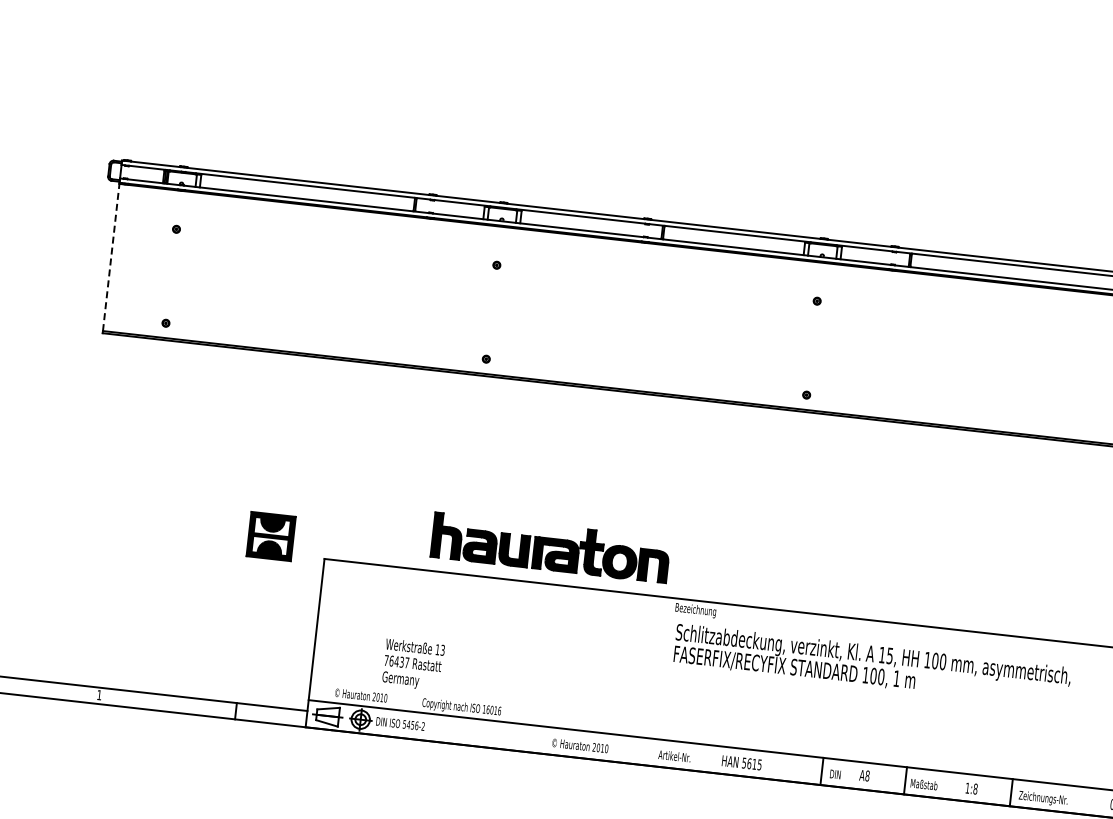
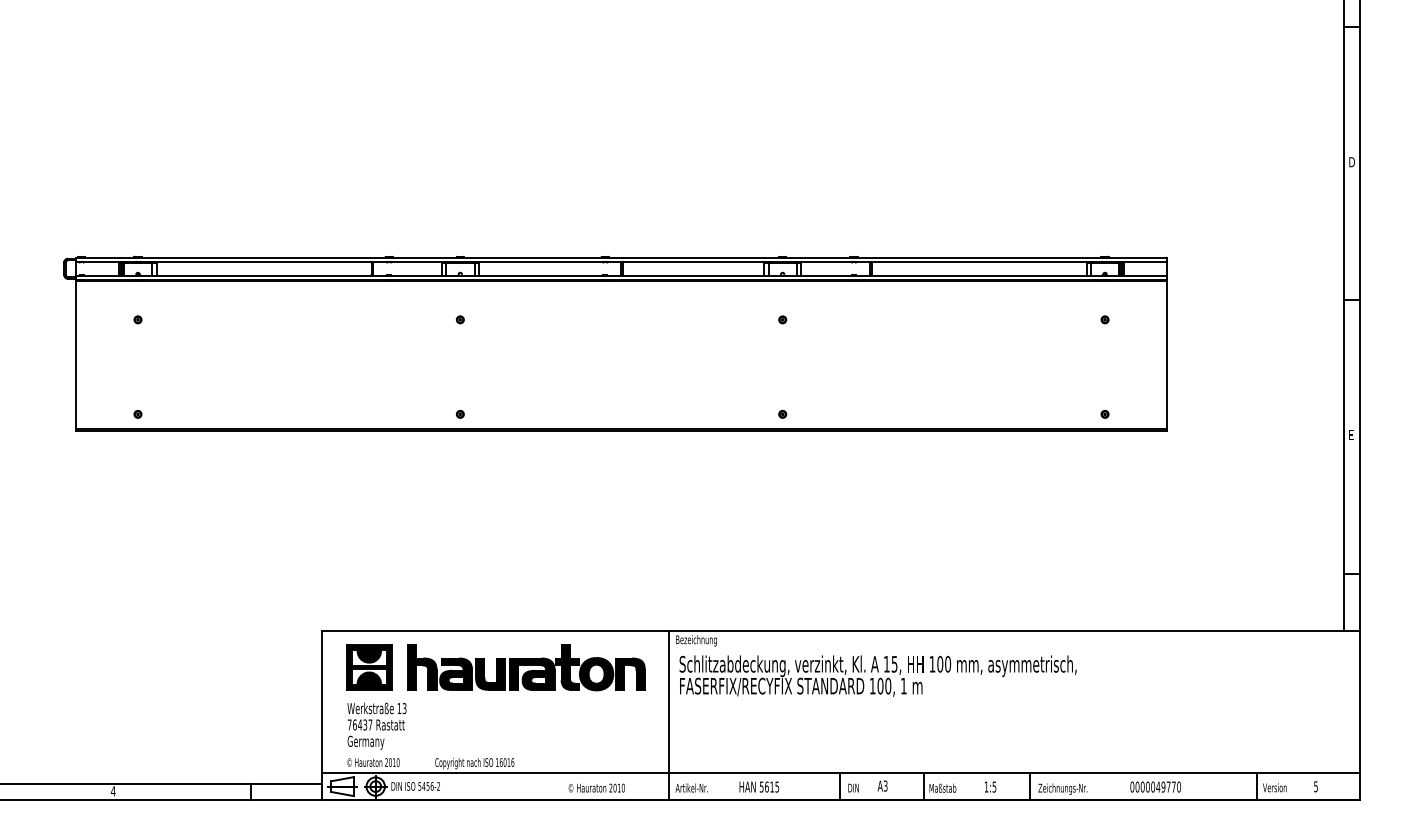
line: (111, 256) -> (76, 354), dashed -> solid
part: (271, 536) -> (369, 667), moved
part: (550, 547) -> (526, 667), moved
text: (413, 664) -> (376, 725), moved
line: (659, 681) -> (668, 715), added
text: (98, 695) -> (112, 791), 1 -> 4
text: (867, 775) -> (885, 785), A8 -> A3
text: (975, 788) -> (994, 786), 1:8 -> 1:5

